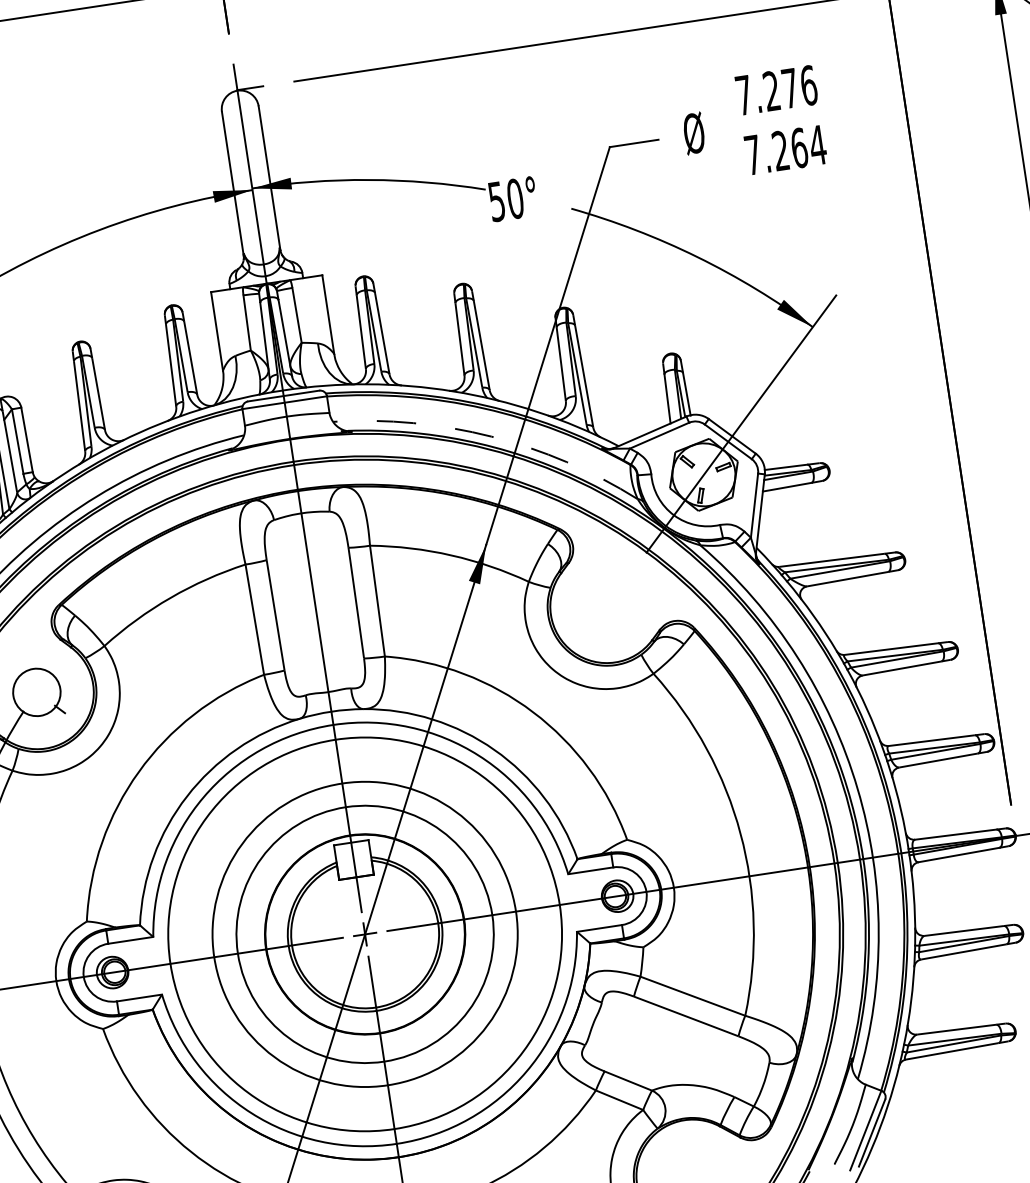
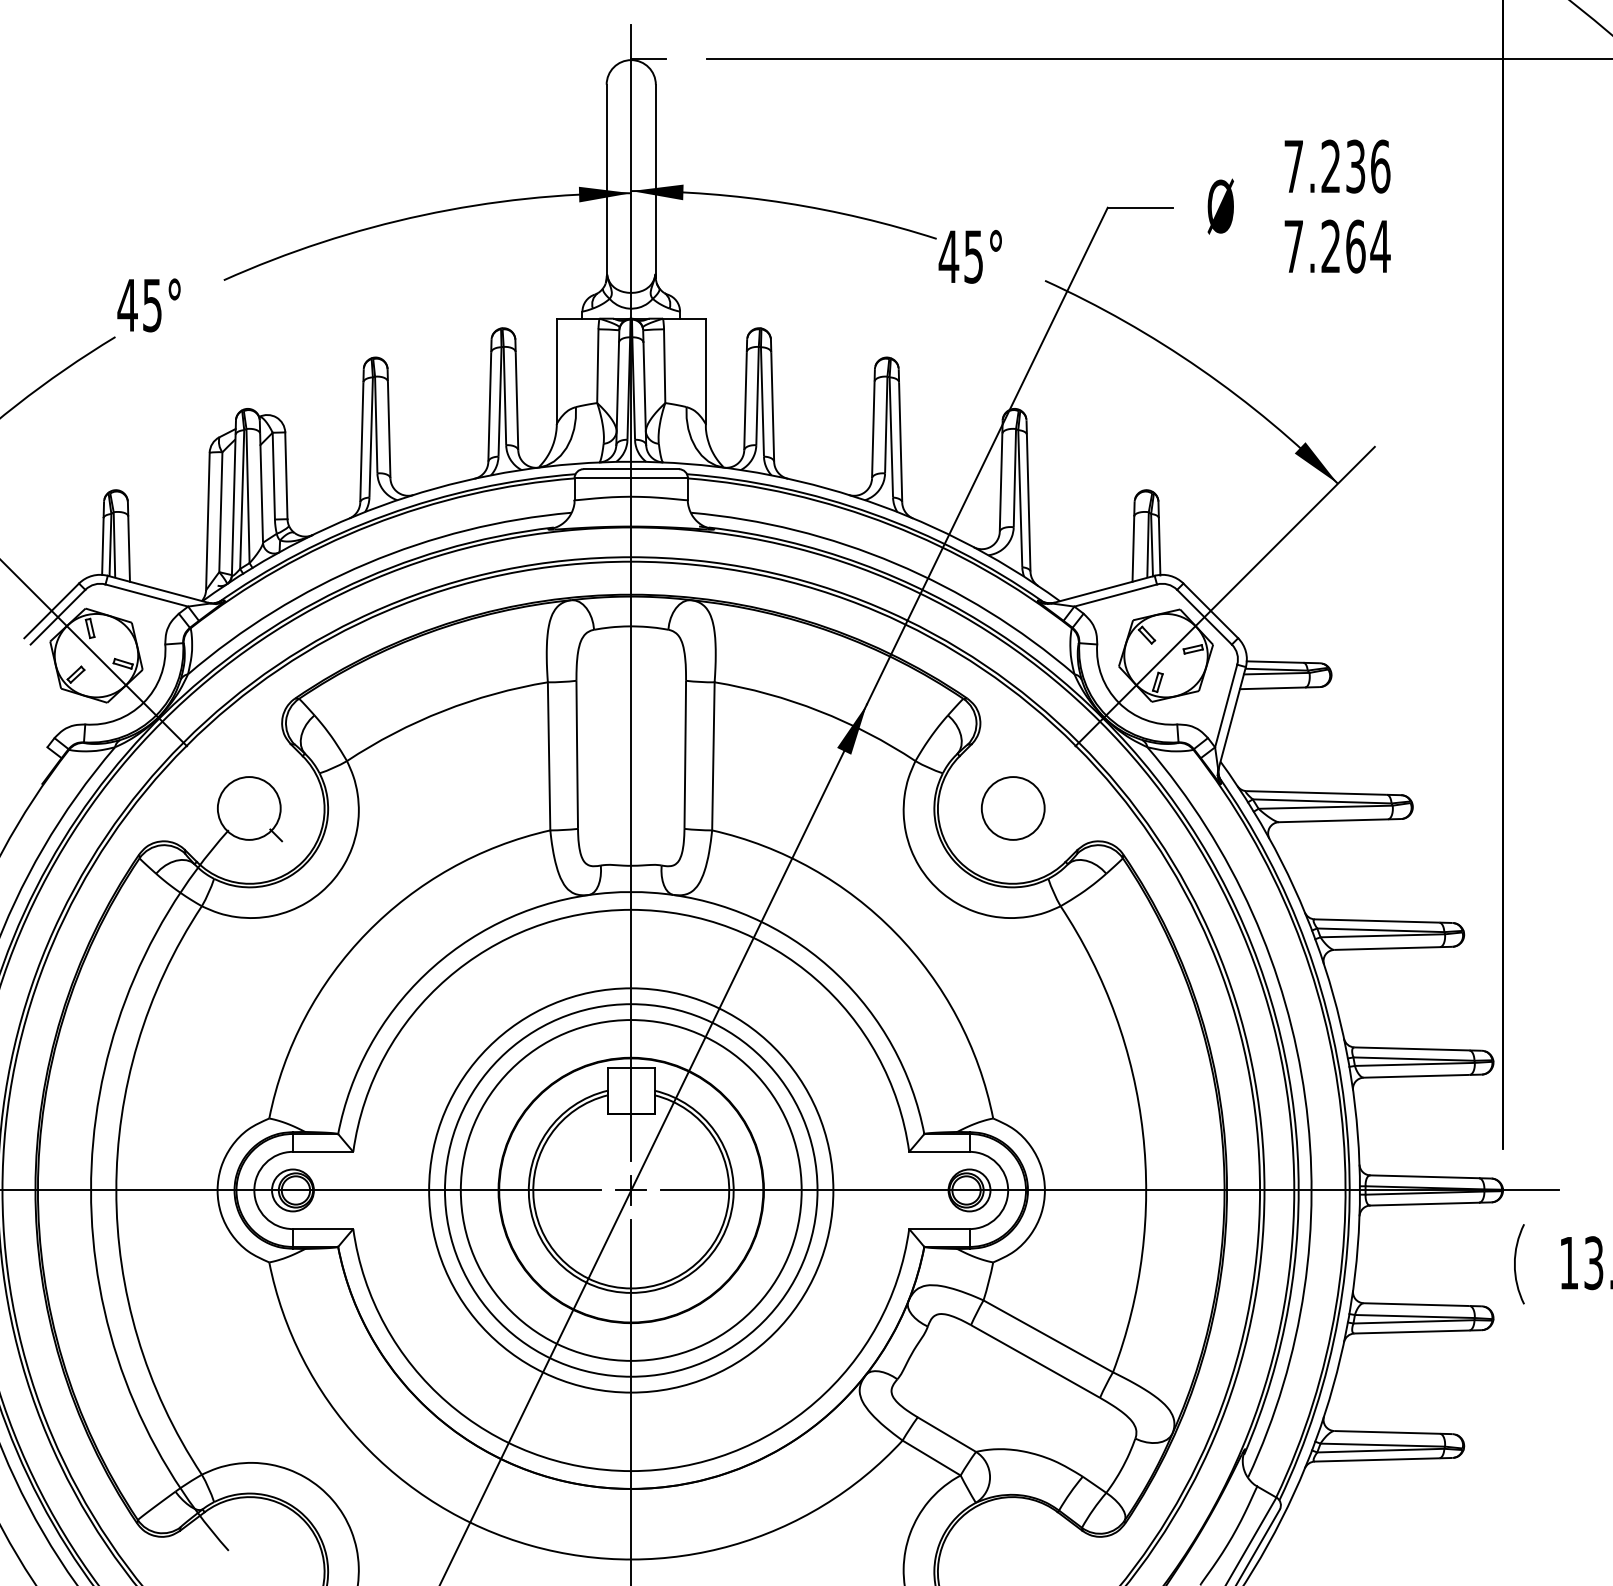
text: (790, 88) -> (1355, 166), 7.276 -> 7.236
text: (505, 200) -> (960, 256), 50° -> 45°
arc: (491, 436) -> (895, 563), dashed -> solid
circle: (606, 606) -> (1012, 808), added
circle: (364, 934) -> (630, 1190), size x0.71

